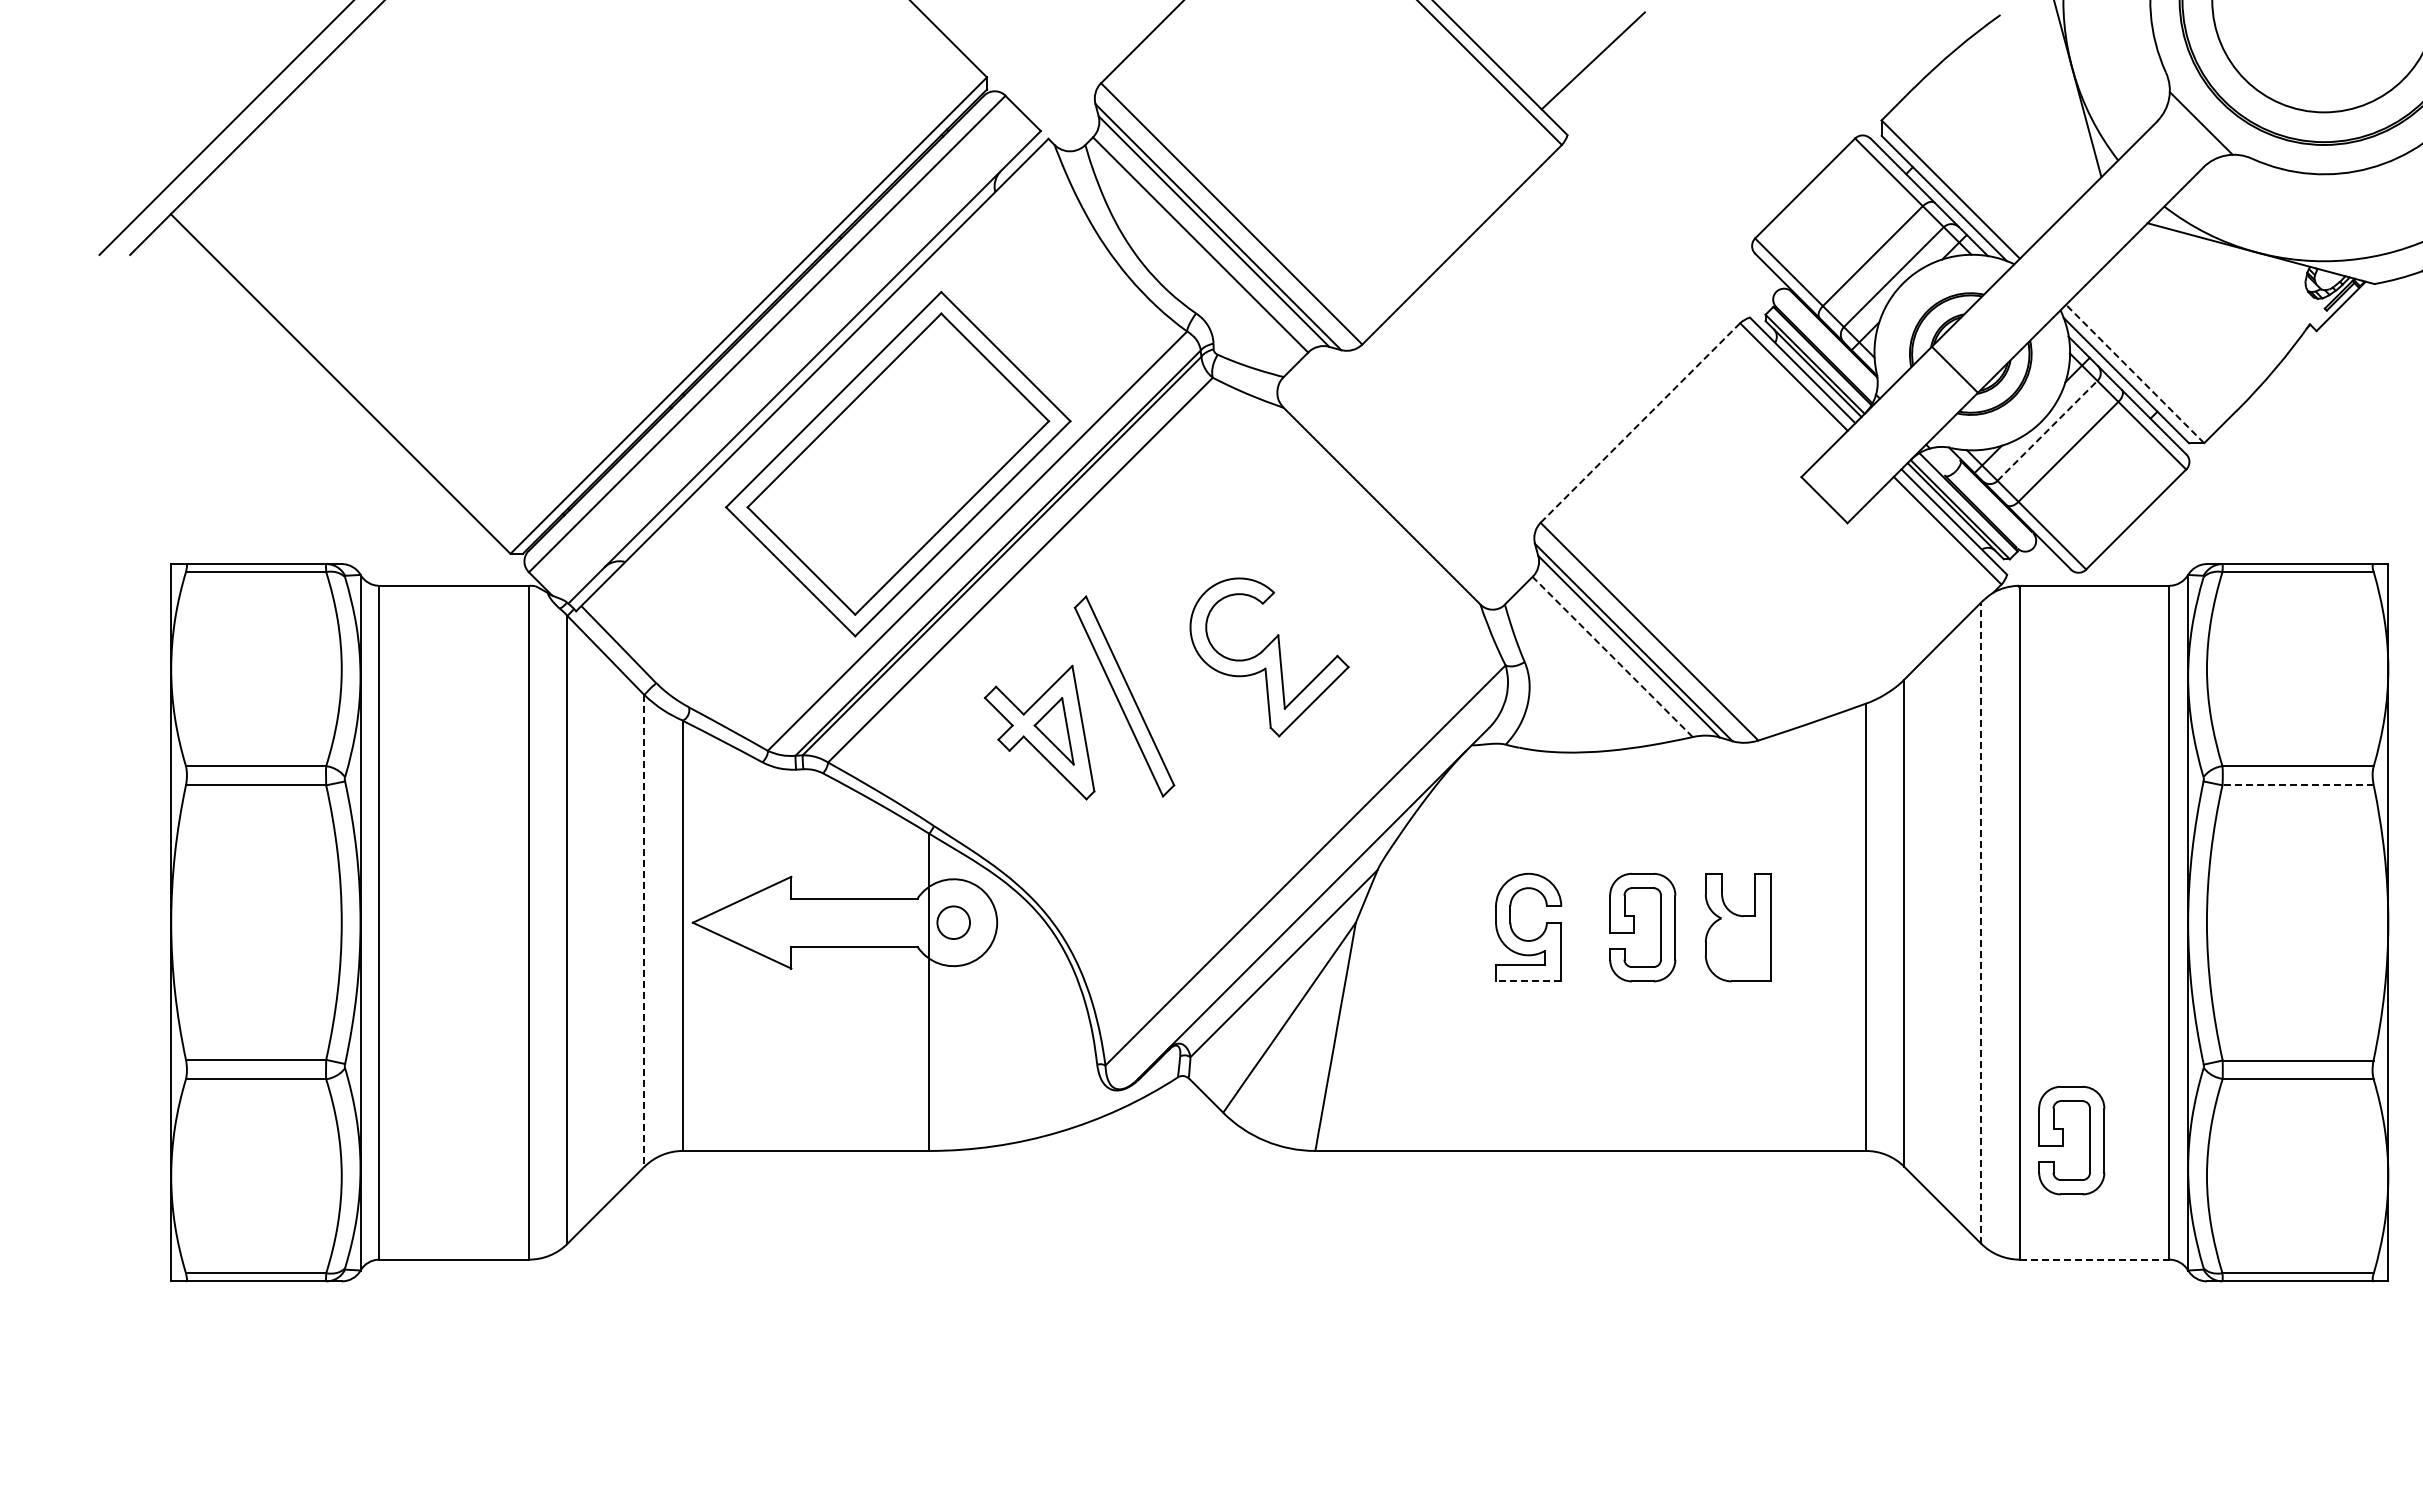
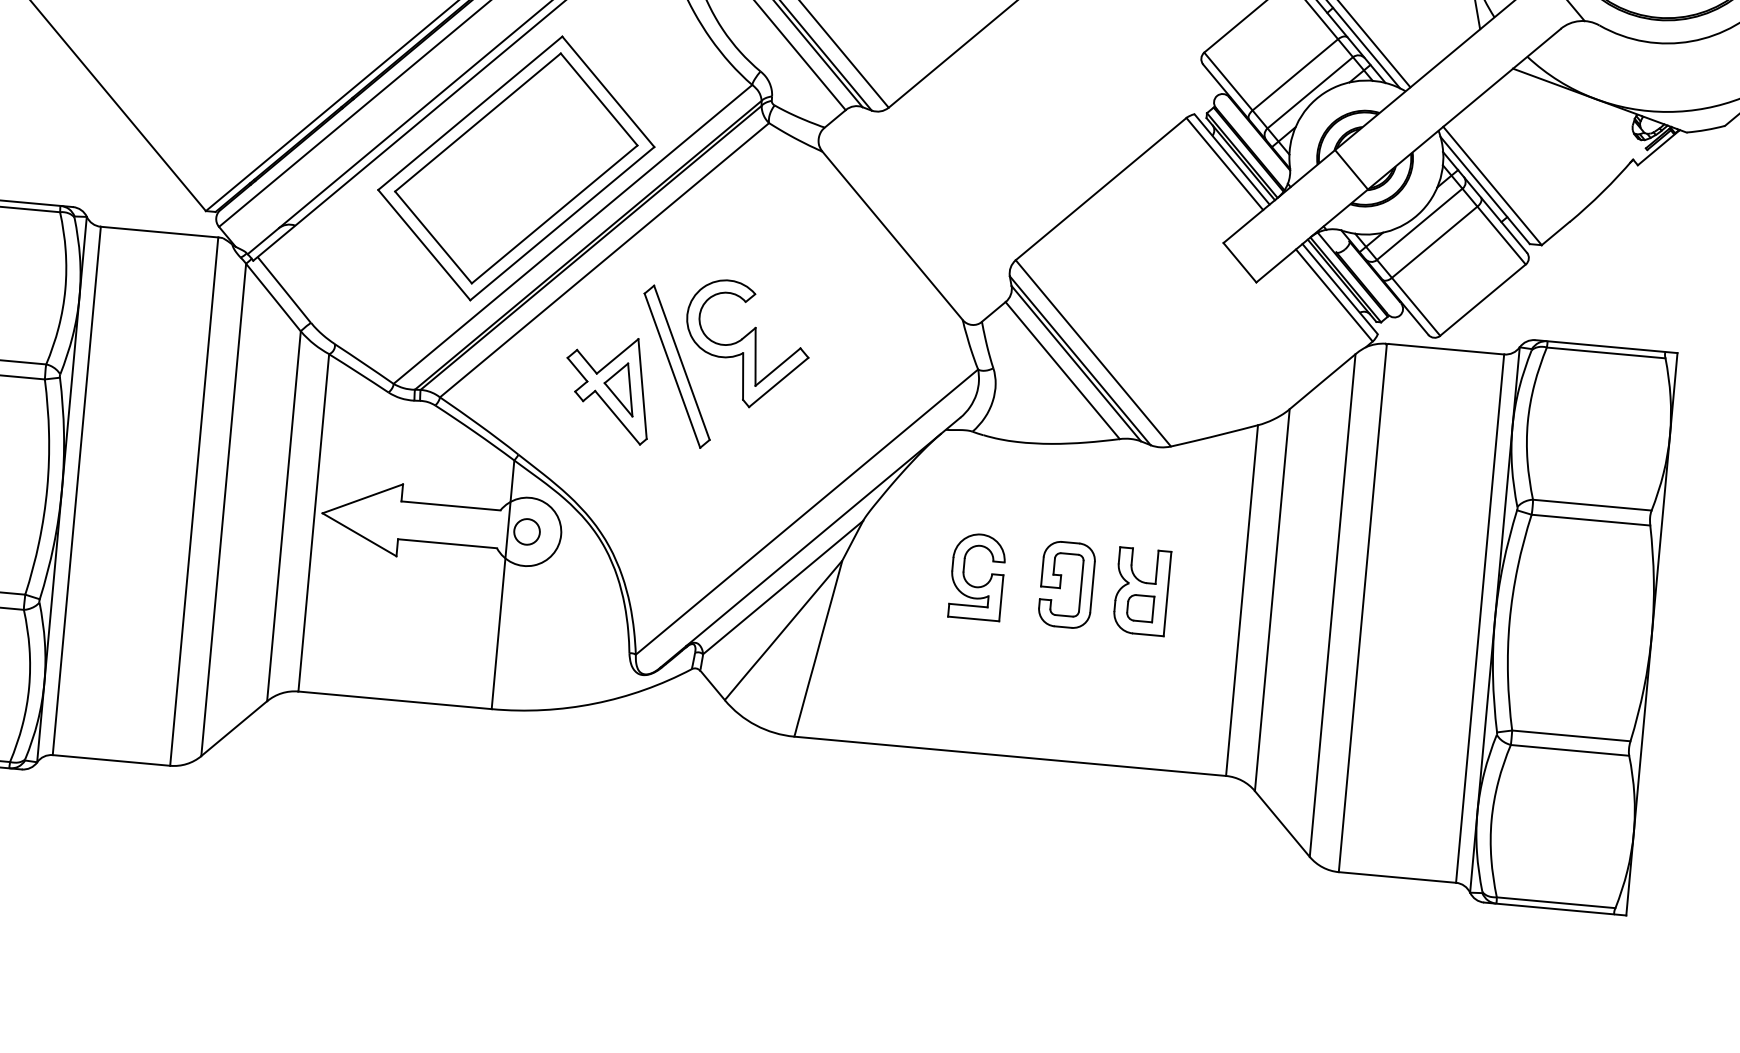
line: (2135, 373) -> (1492, 185), dashed -> solid
line: (1640, 423) -> (1101, 189), dashed -> solid
line: (2047, 430) -> (1419, 224), dashed -> solid
line: (1612, 656) -> (1062, 370), dashed -> solid
part: (1269, 657) -> (747, 344), moved
line: (2298, 785) -> (1591, 520), dashed -> solid
line: (1981, 923) -> (1332, 605), dashed -> solid
line: (644, 930) -> (284, 515), dashed -> solid
part: (1738, 948) -> (1140, 608), added
line: (1528, 981) -> (973, 619), dashed -> solid
part: (2063, 1140) -> (1381, 781), removed
line: (2094, 1259) -> (1397, 877), dashed -> solid

